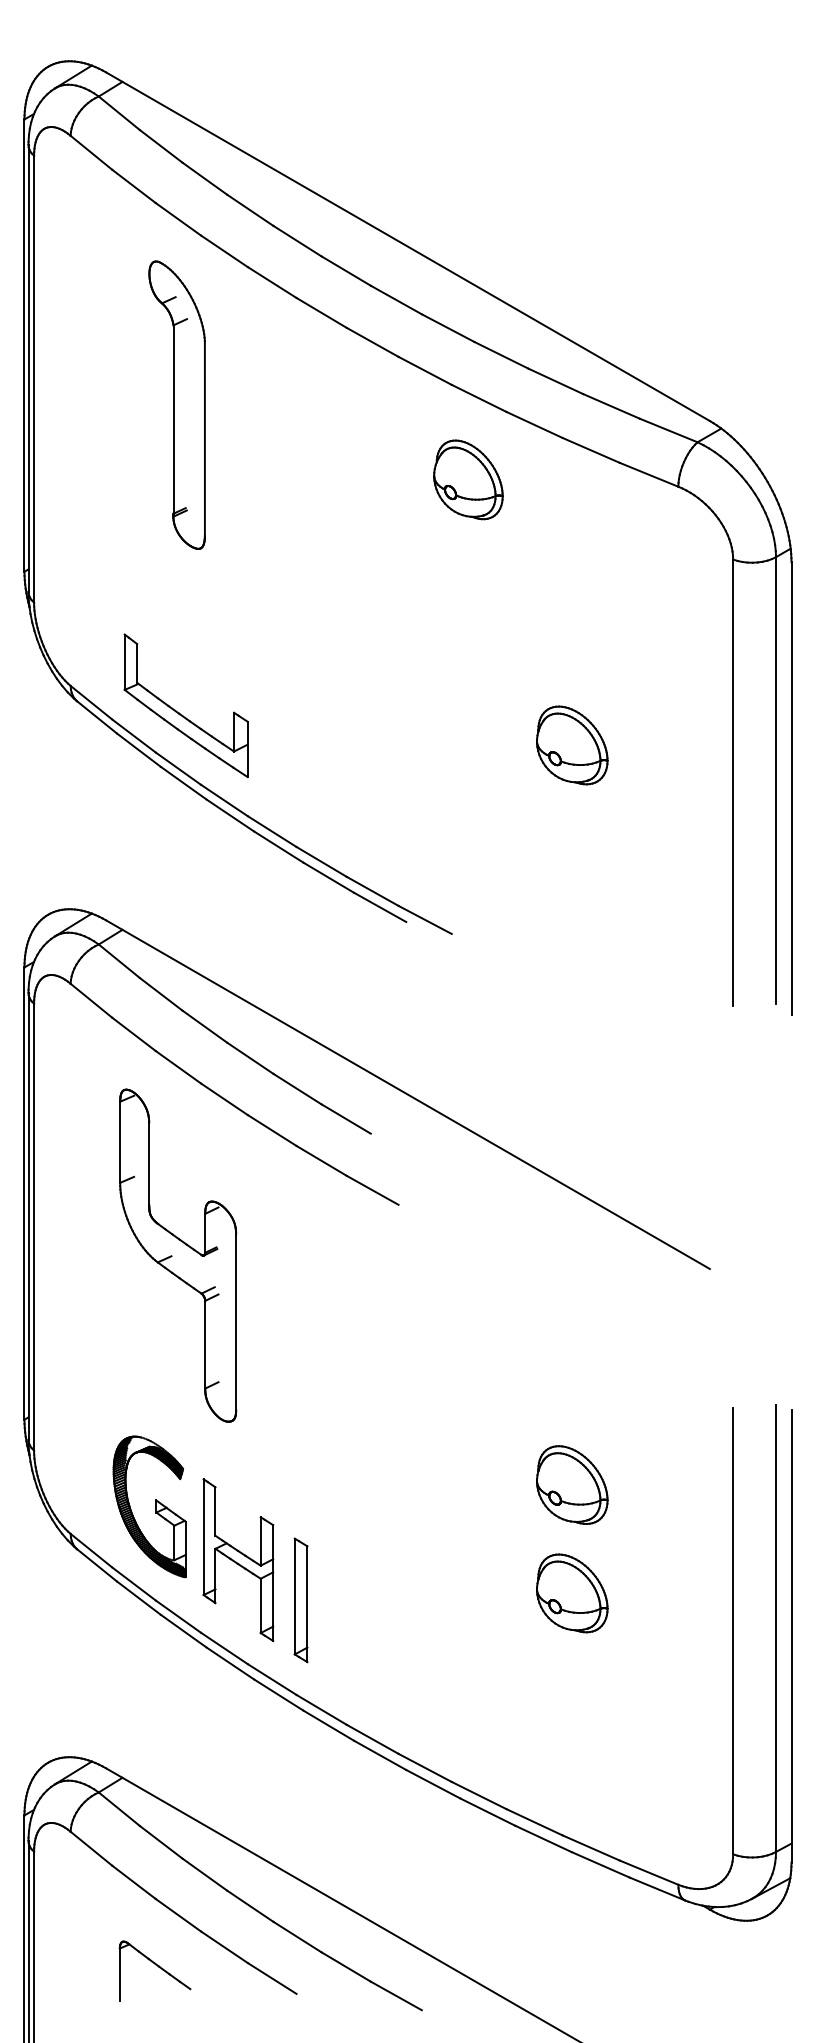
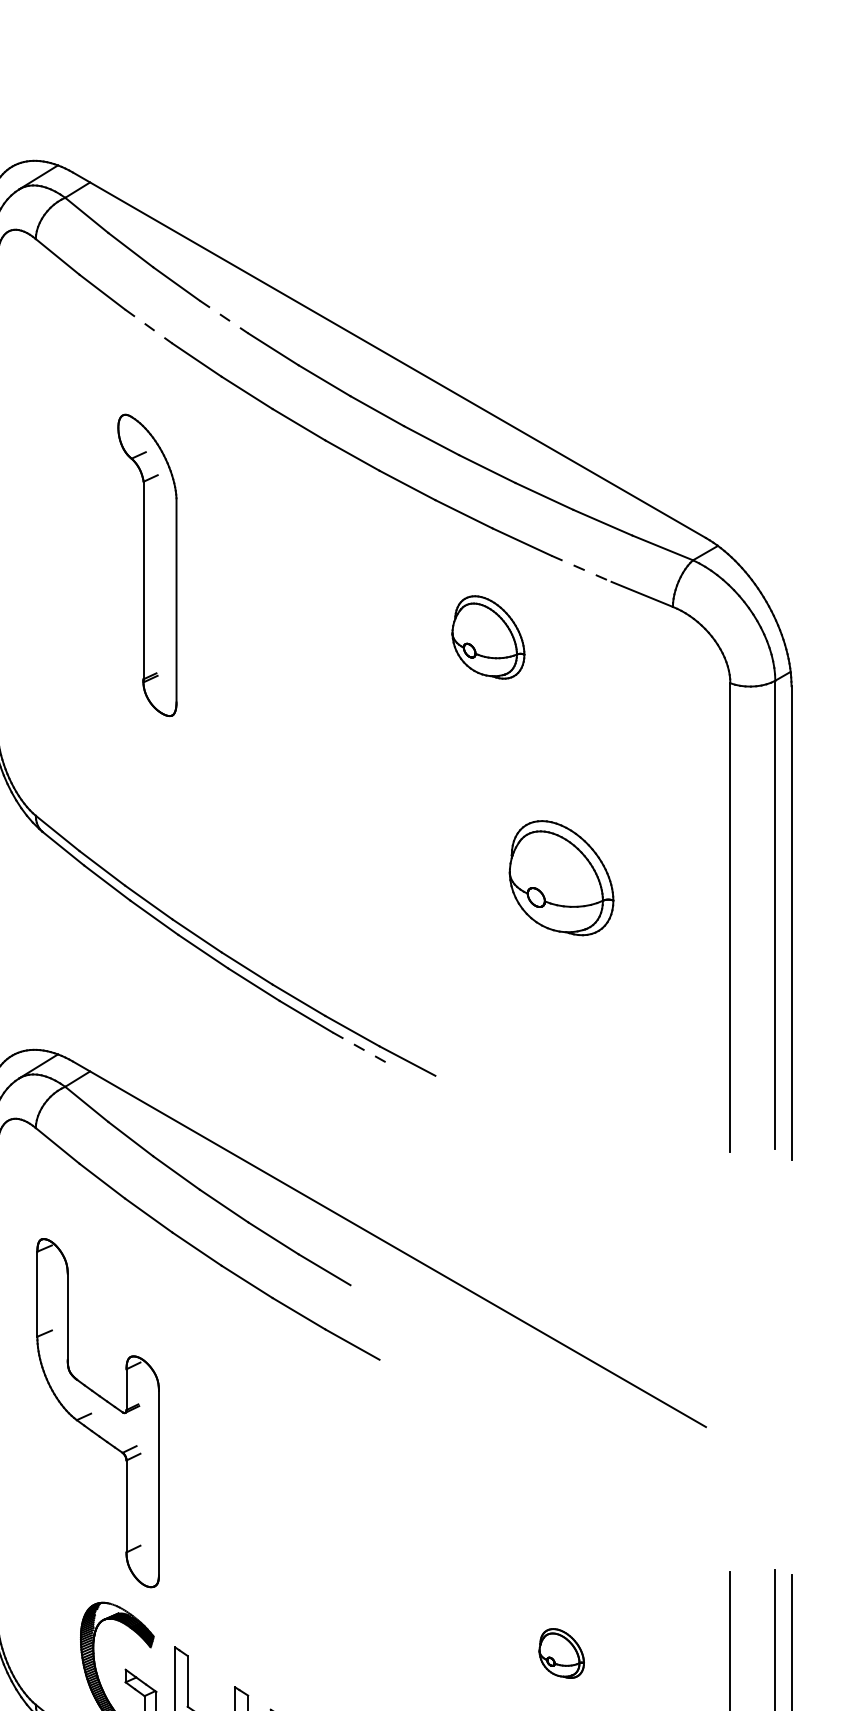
line: (250, 210) -> (224, 317), solid -> dashed
line: (178, 219) -> (148, 326), solid -> dashed
part: (176, 404) -> (146, 564), moved
line: (591, 450) -> (581, 568), solid -> dashed
part: (468, 479) -> (488, 637), moved
part: (179, 712) -> (149, 843), removed
part: (572, 745) -> (561, 878), size x1.4
line: (380, 907) -> (360, 1048), solid -> dashed
part: (178, 1255) -> (98, 1412), moved
part: (572, 1484) -> (561, 1652), size x0.6

